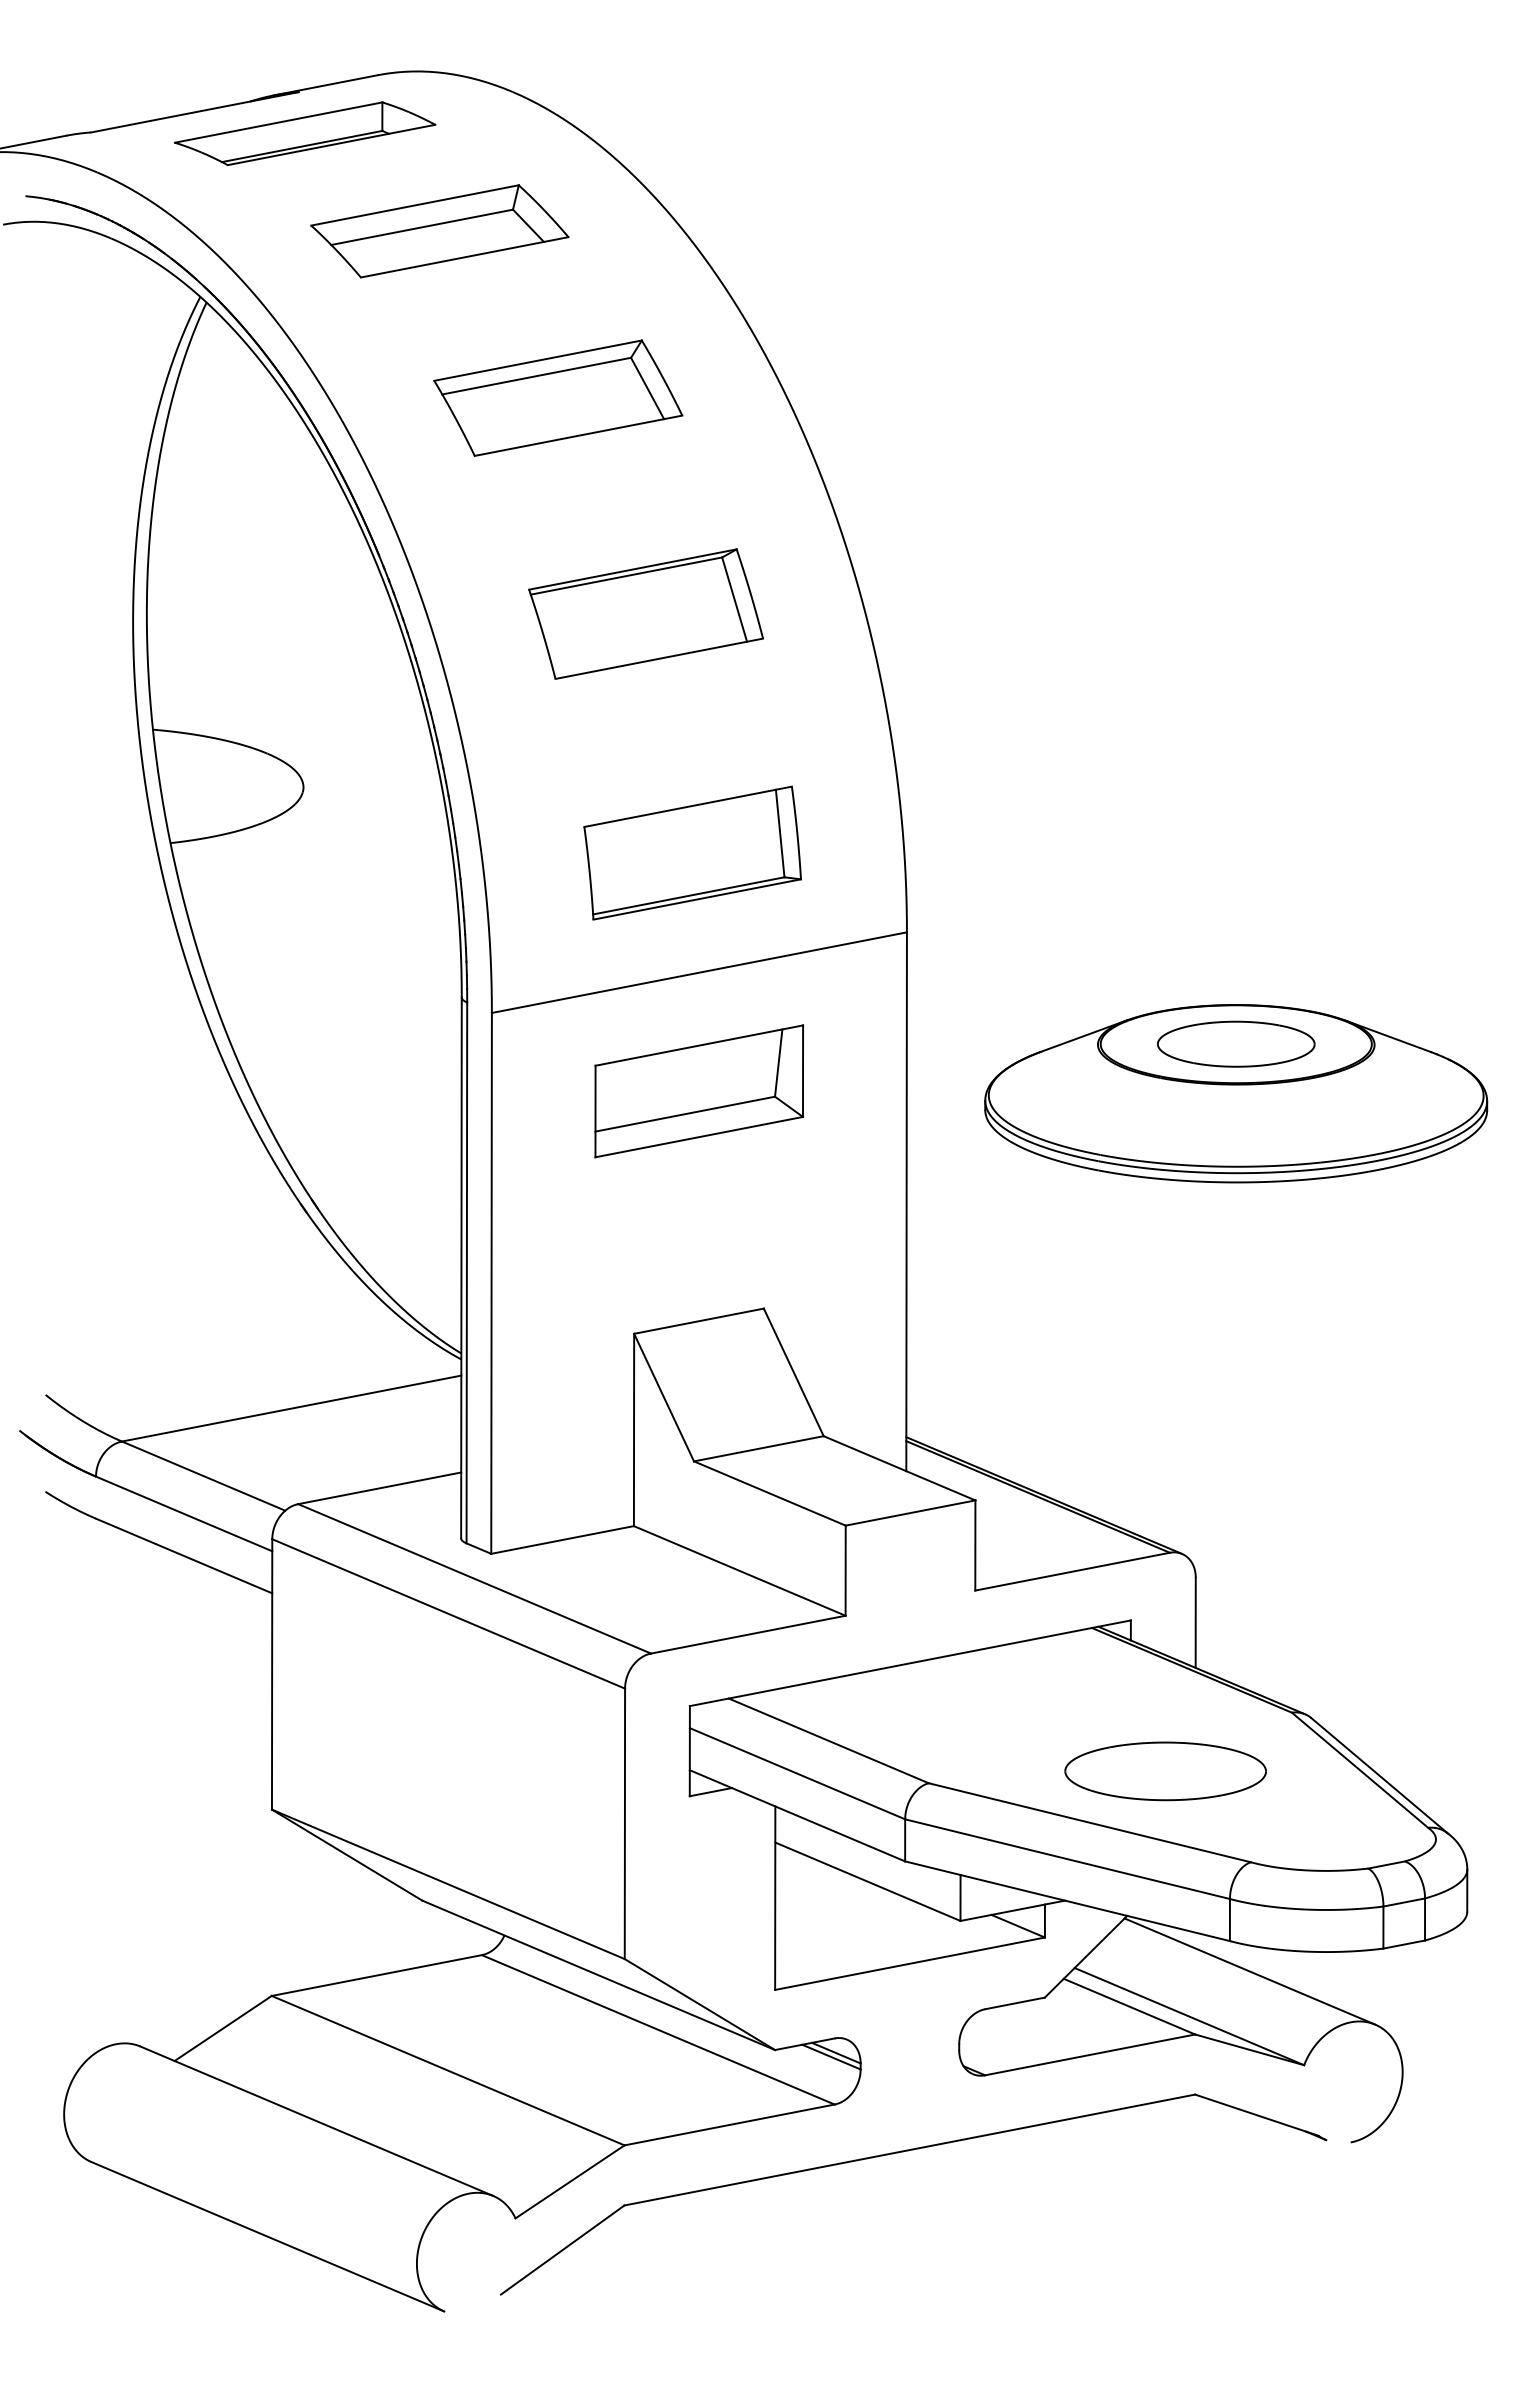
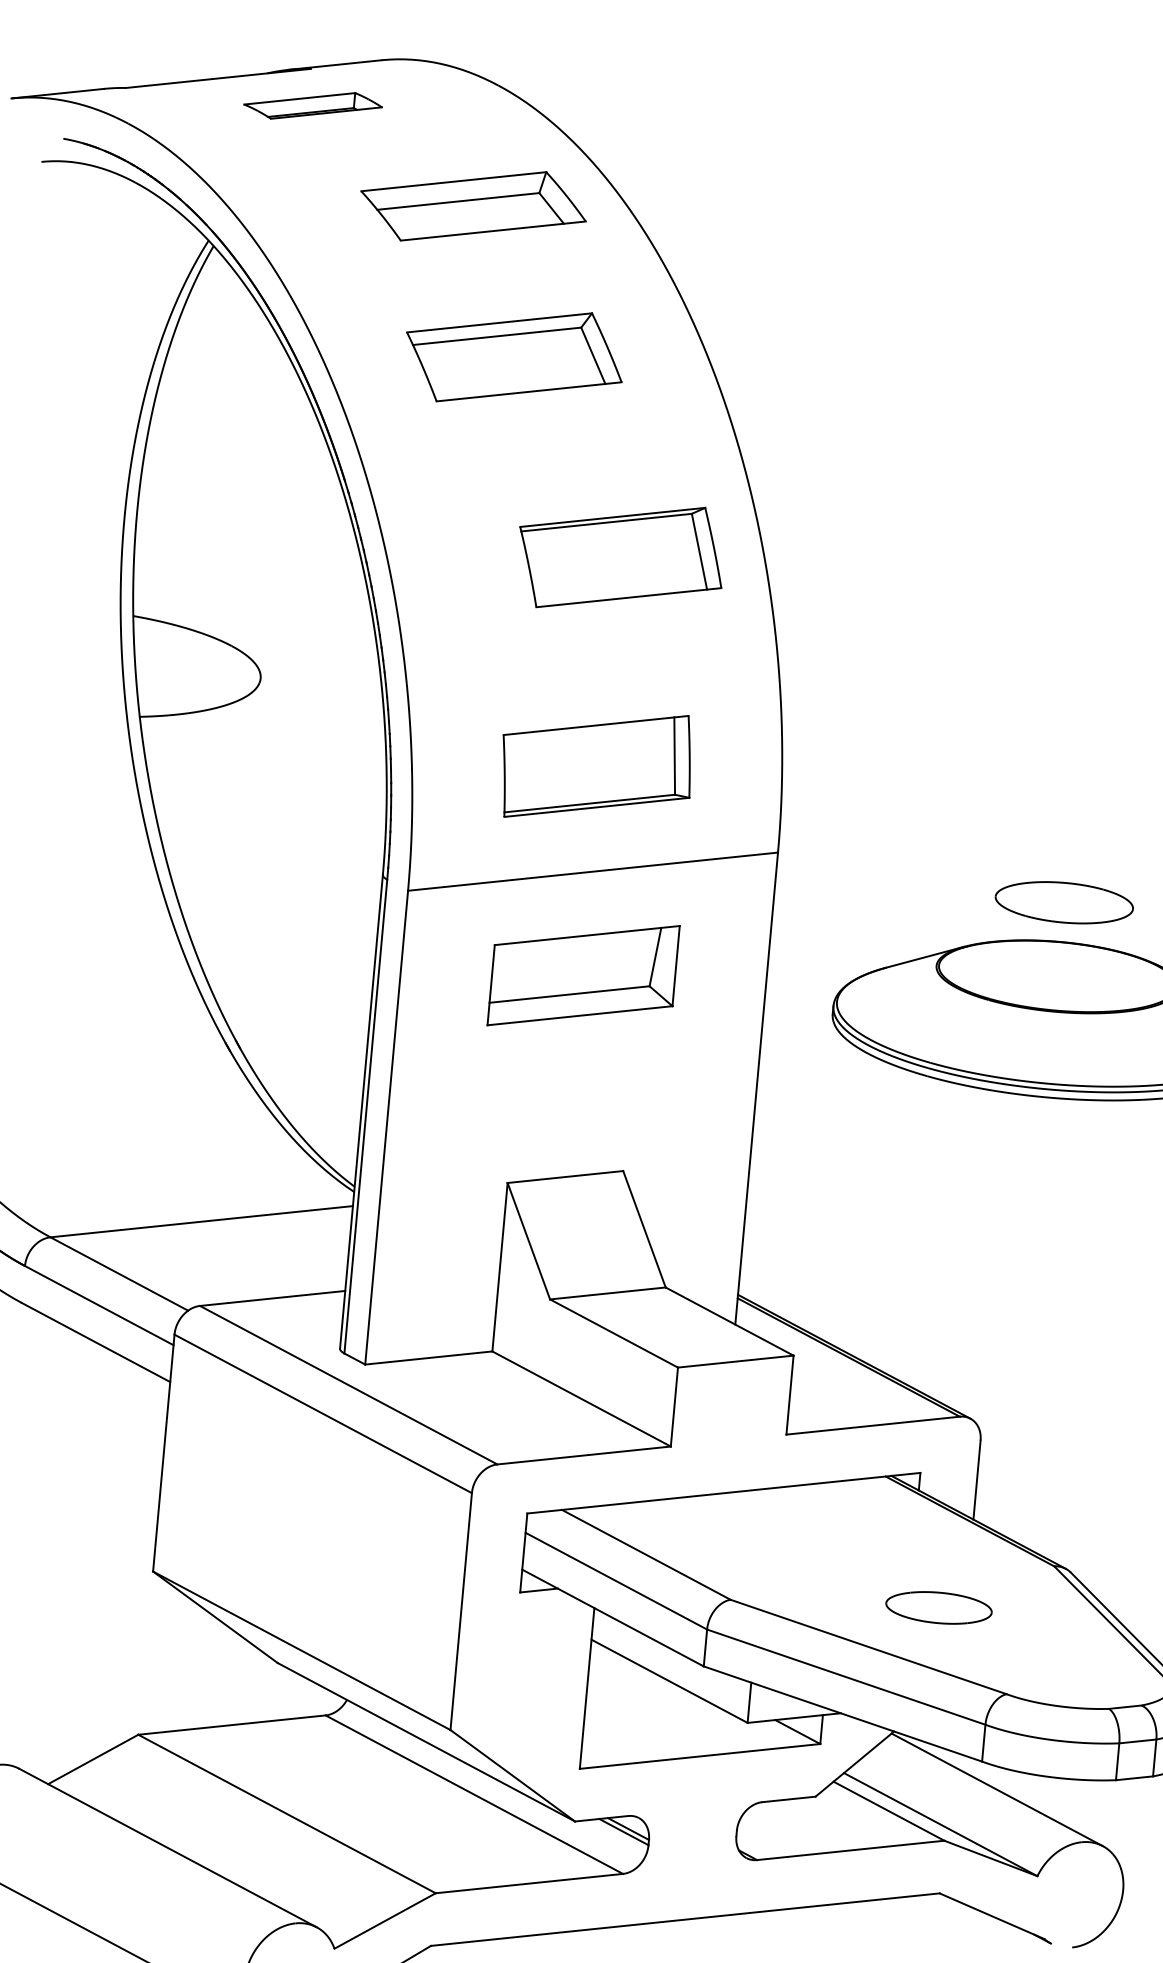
part: (304, 133) -> (312, 105), size x0.6
part: (439, 231) -> (473, 206), moved
part: (645, 613) -> (620, 556), moved
part: (1236, 1043) -> (1064, 902), moved
part: (1165, 1771) -> (938, 1607), size x0.6

